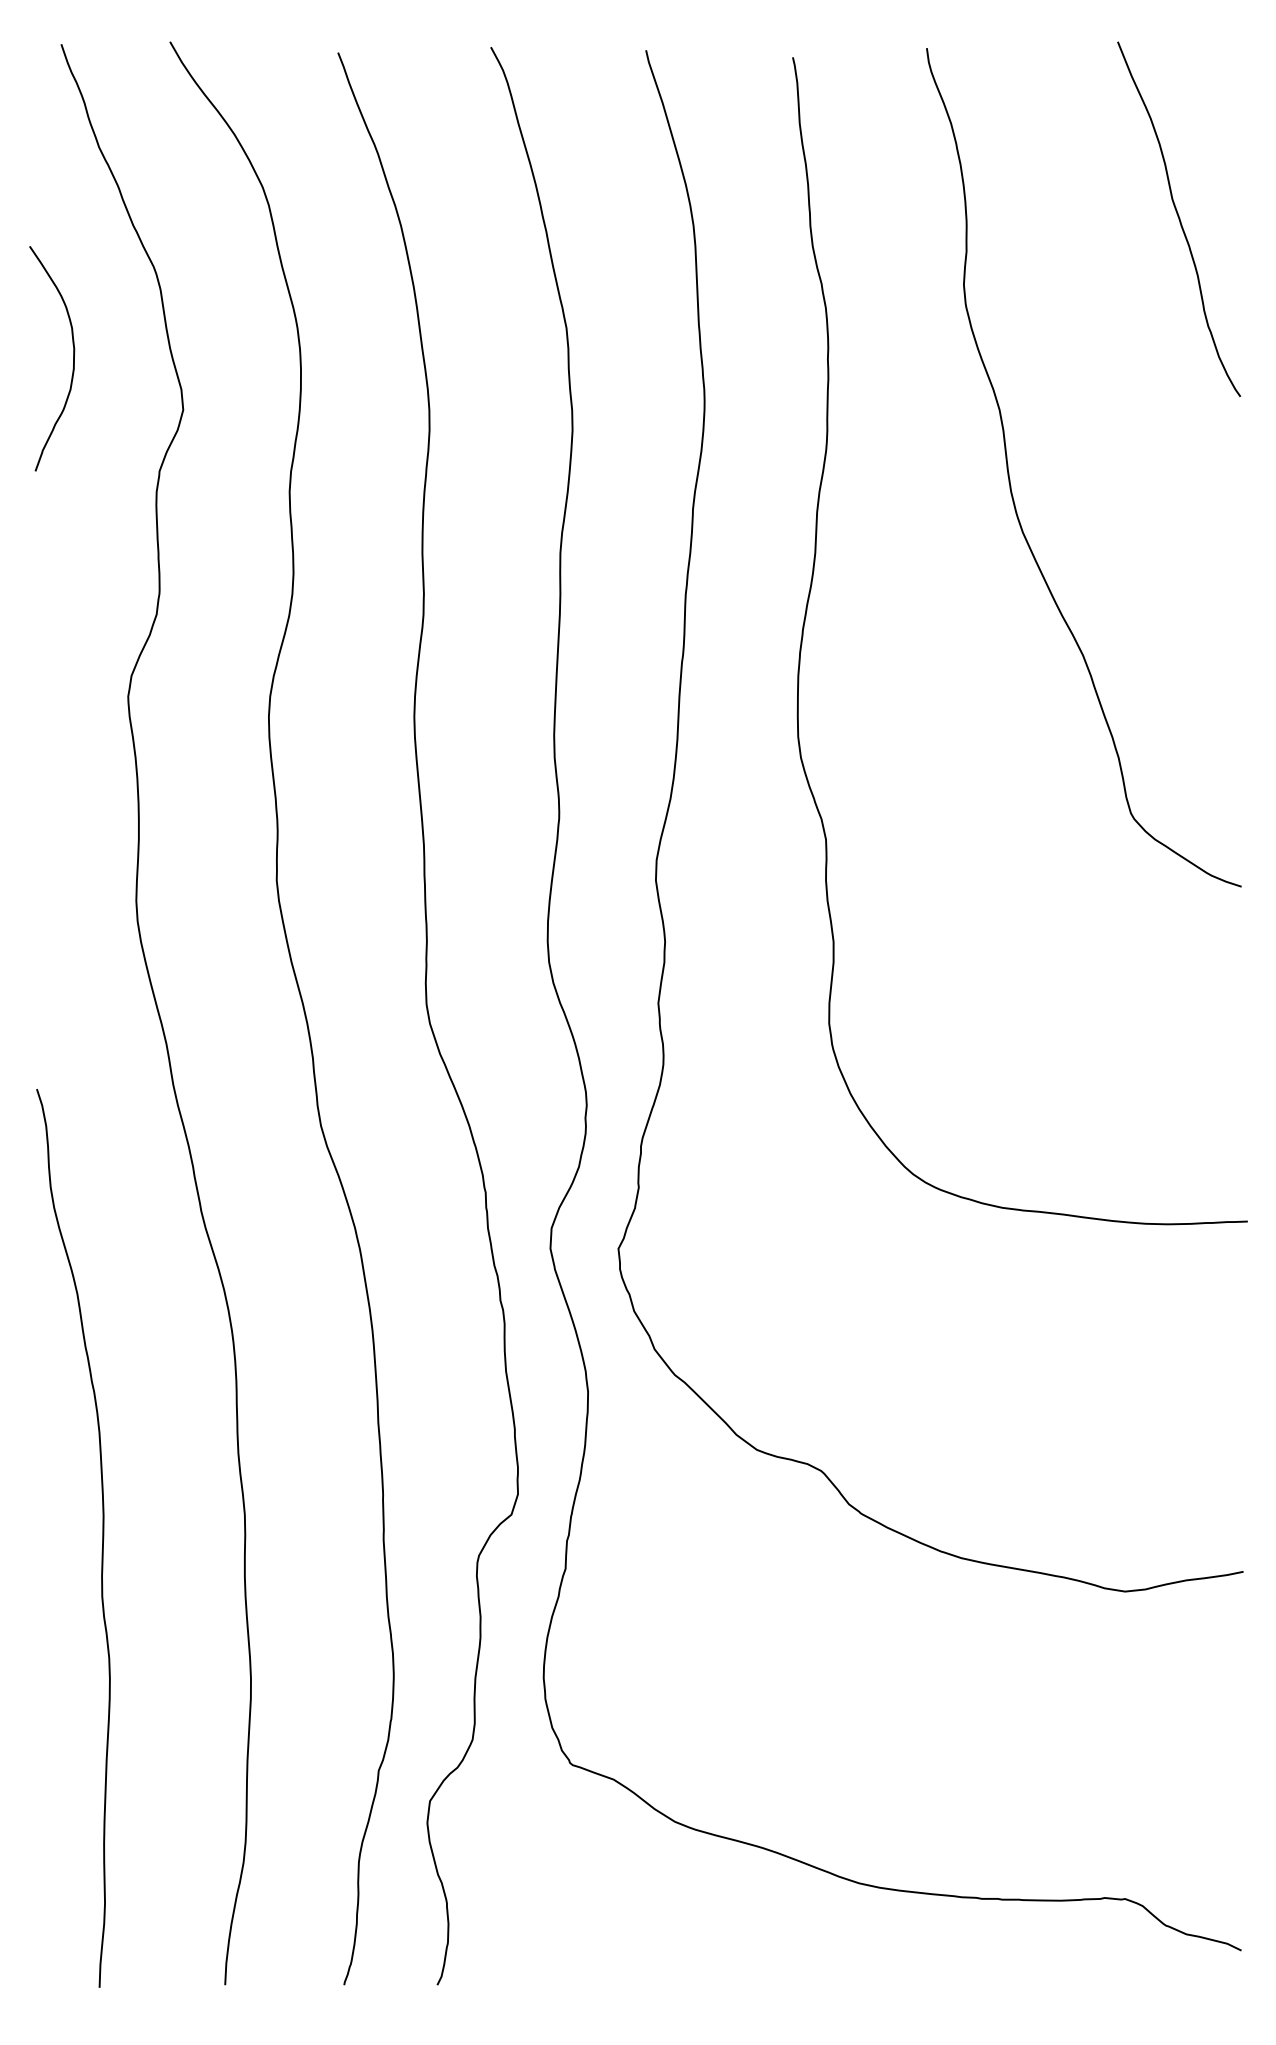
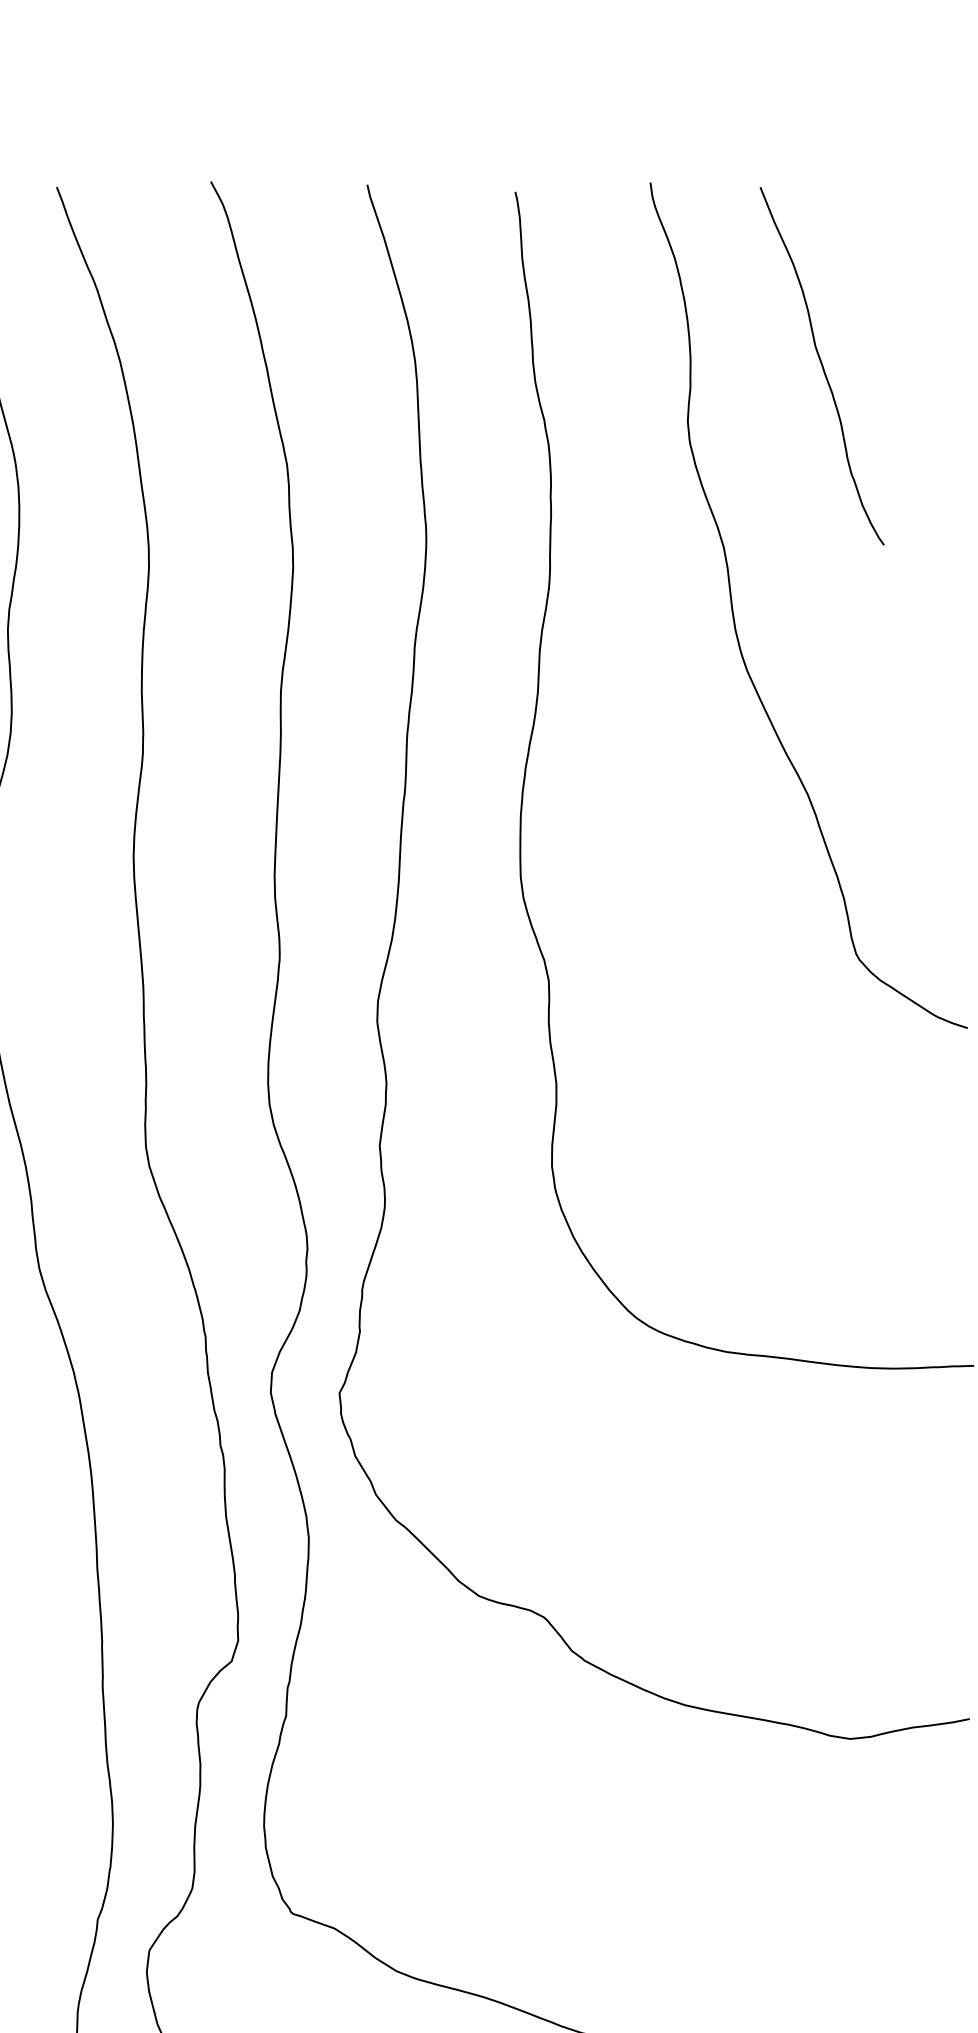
curve: (1179, 218) -> (822, 365), moved

